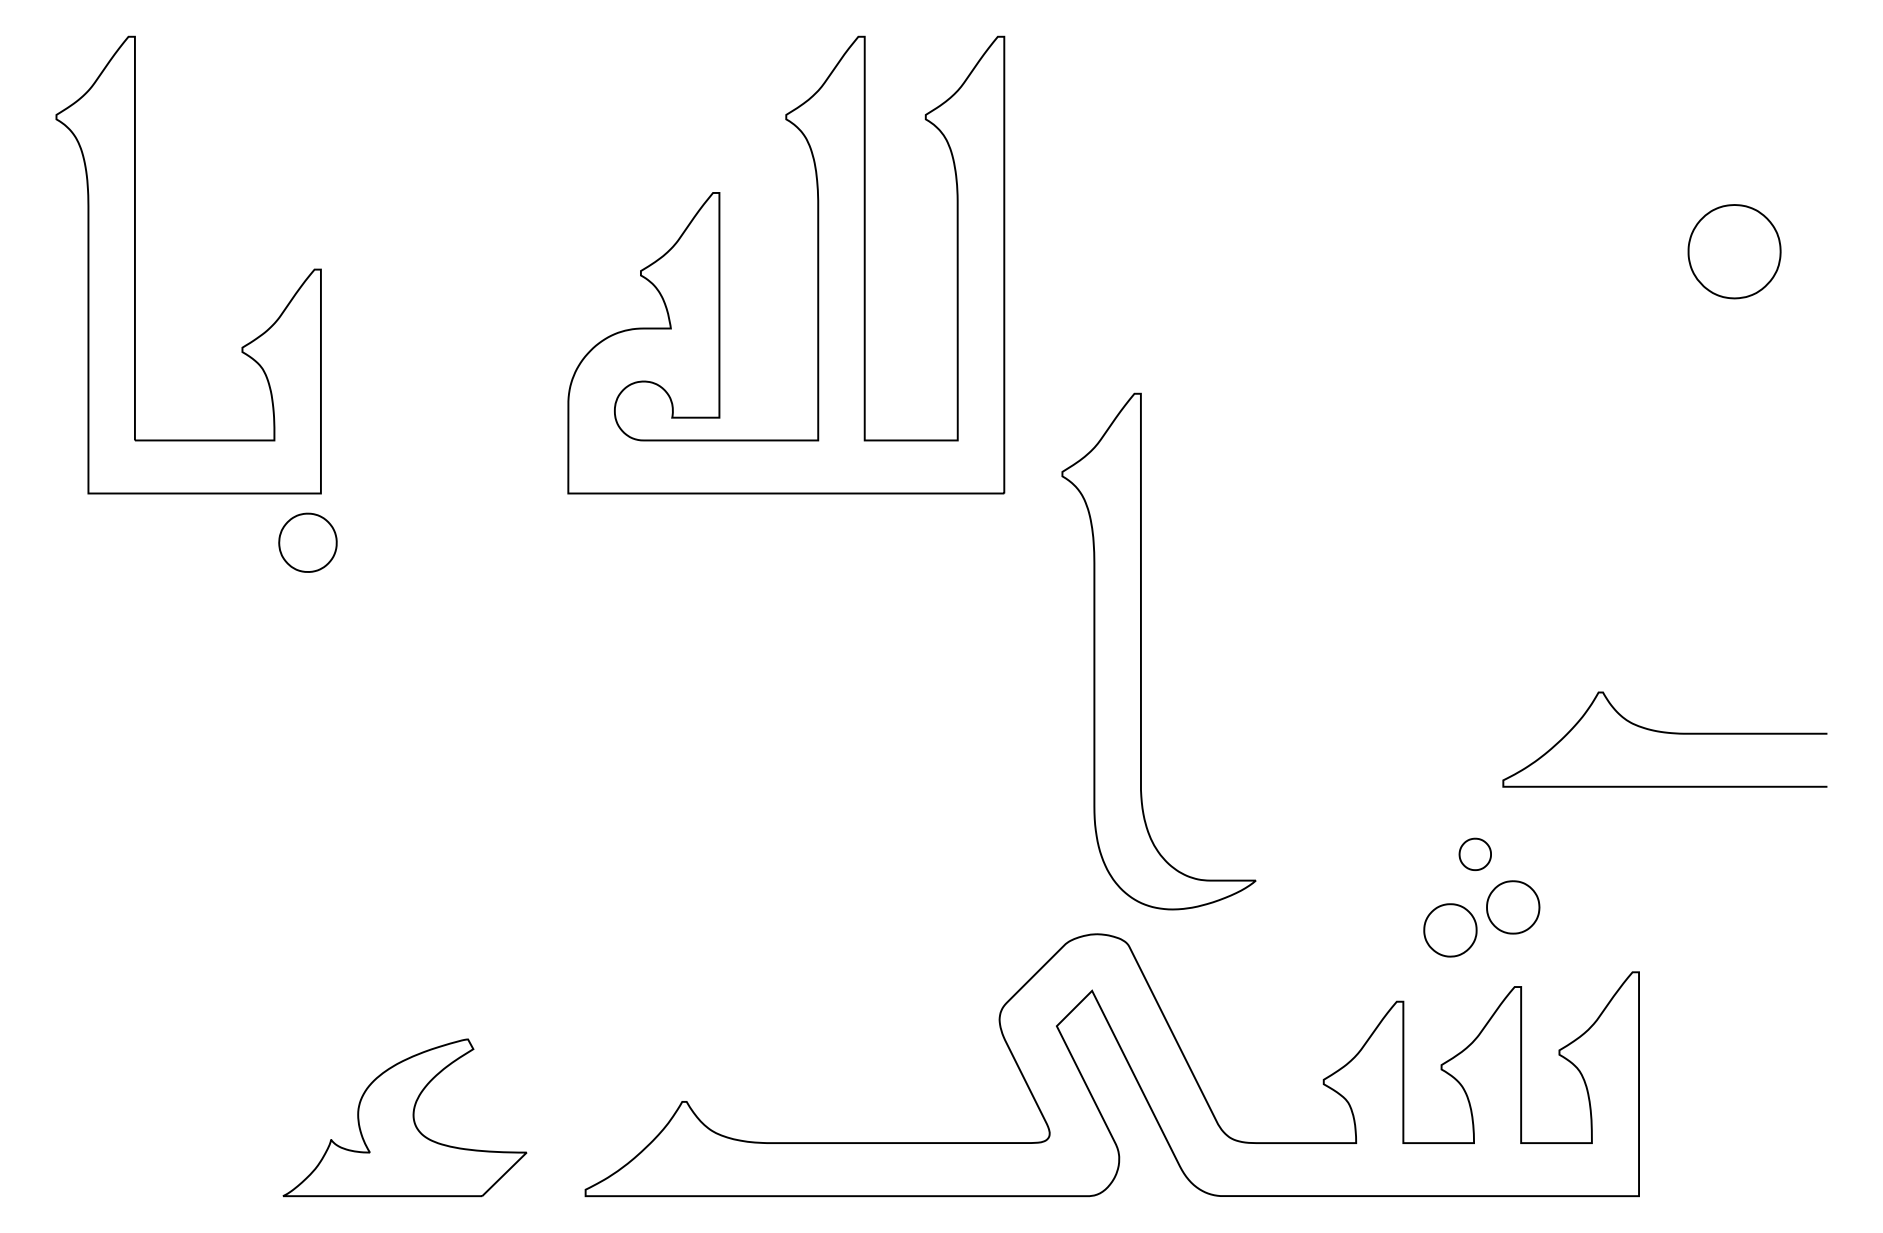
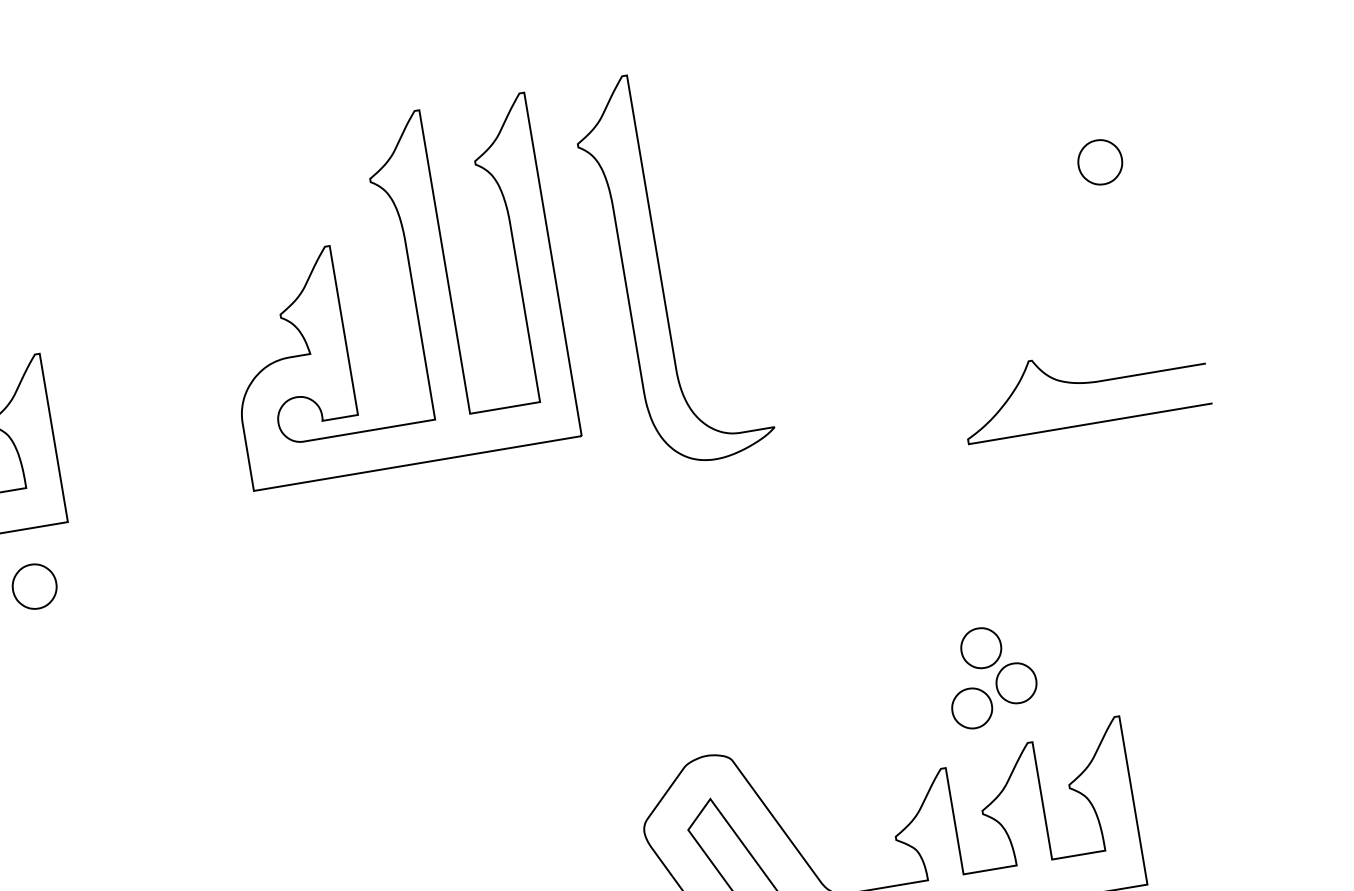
part: (1733, 251) -> (1099, 162), size x0.62
part: (307, 542) -> (34, 586), moved
part: (1141, 651) -> (659, 269), moved
curve: (1664, 733) -> (1083, 383), moved
part: (1475, 854) -> (981, 648), size x1.67

